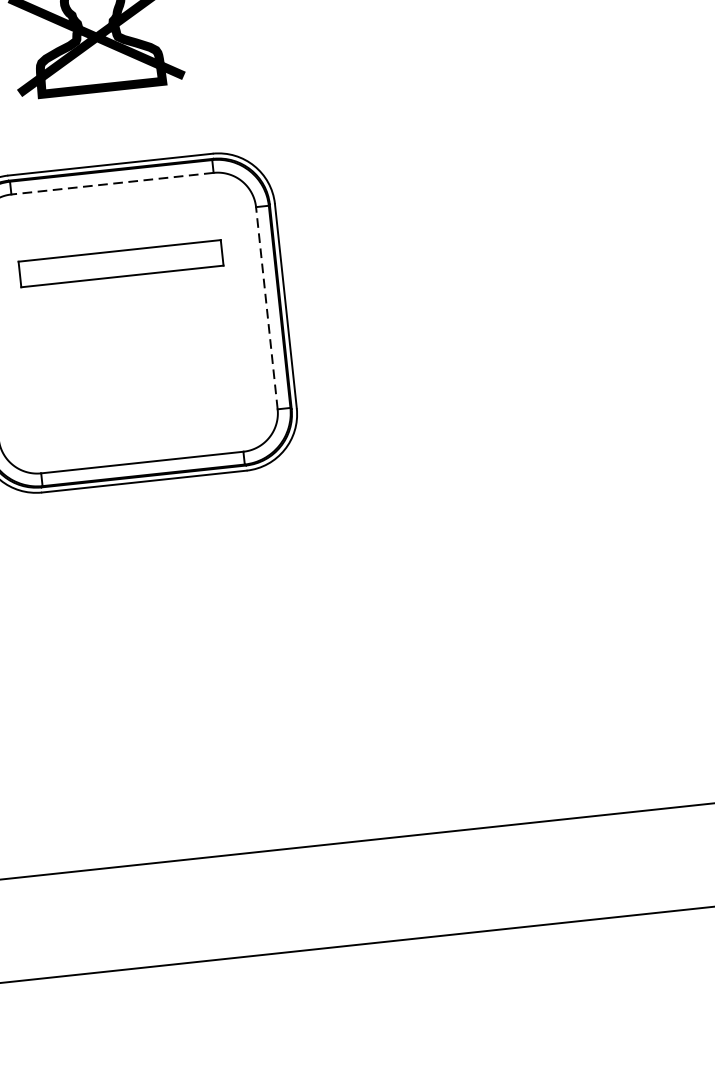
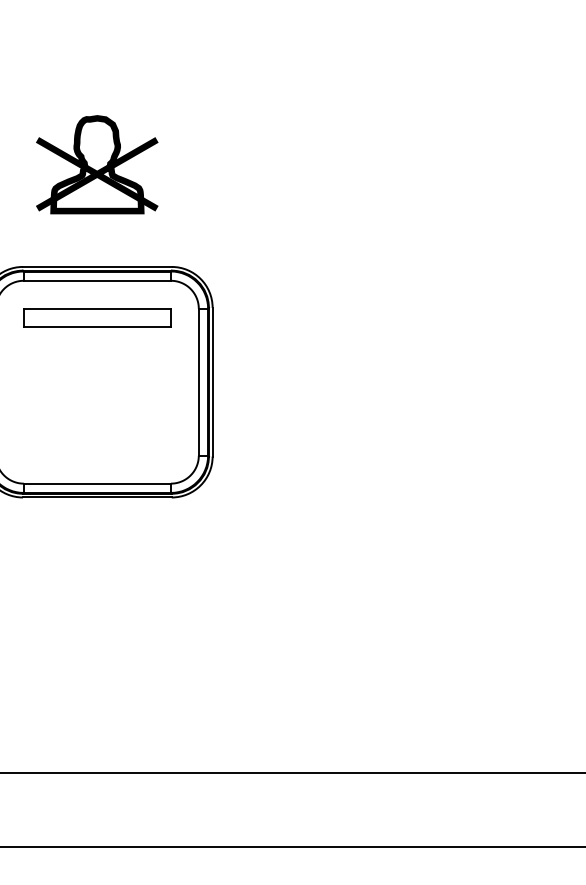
line: (112, 183) -> (97, 280), dashed -> solid
part: (121, 262) -> (97, 317), moved
line: (266, 308) -> (198, 382), dashed -> solid

